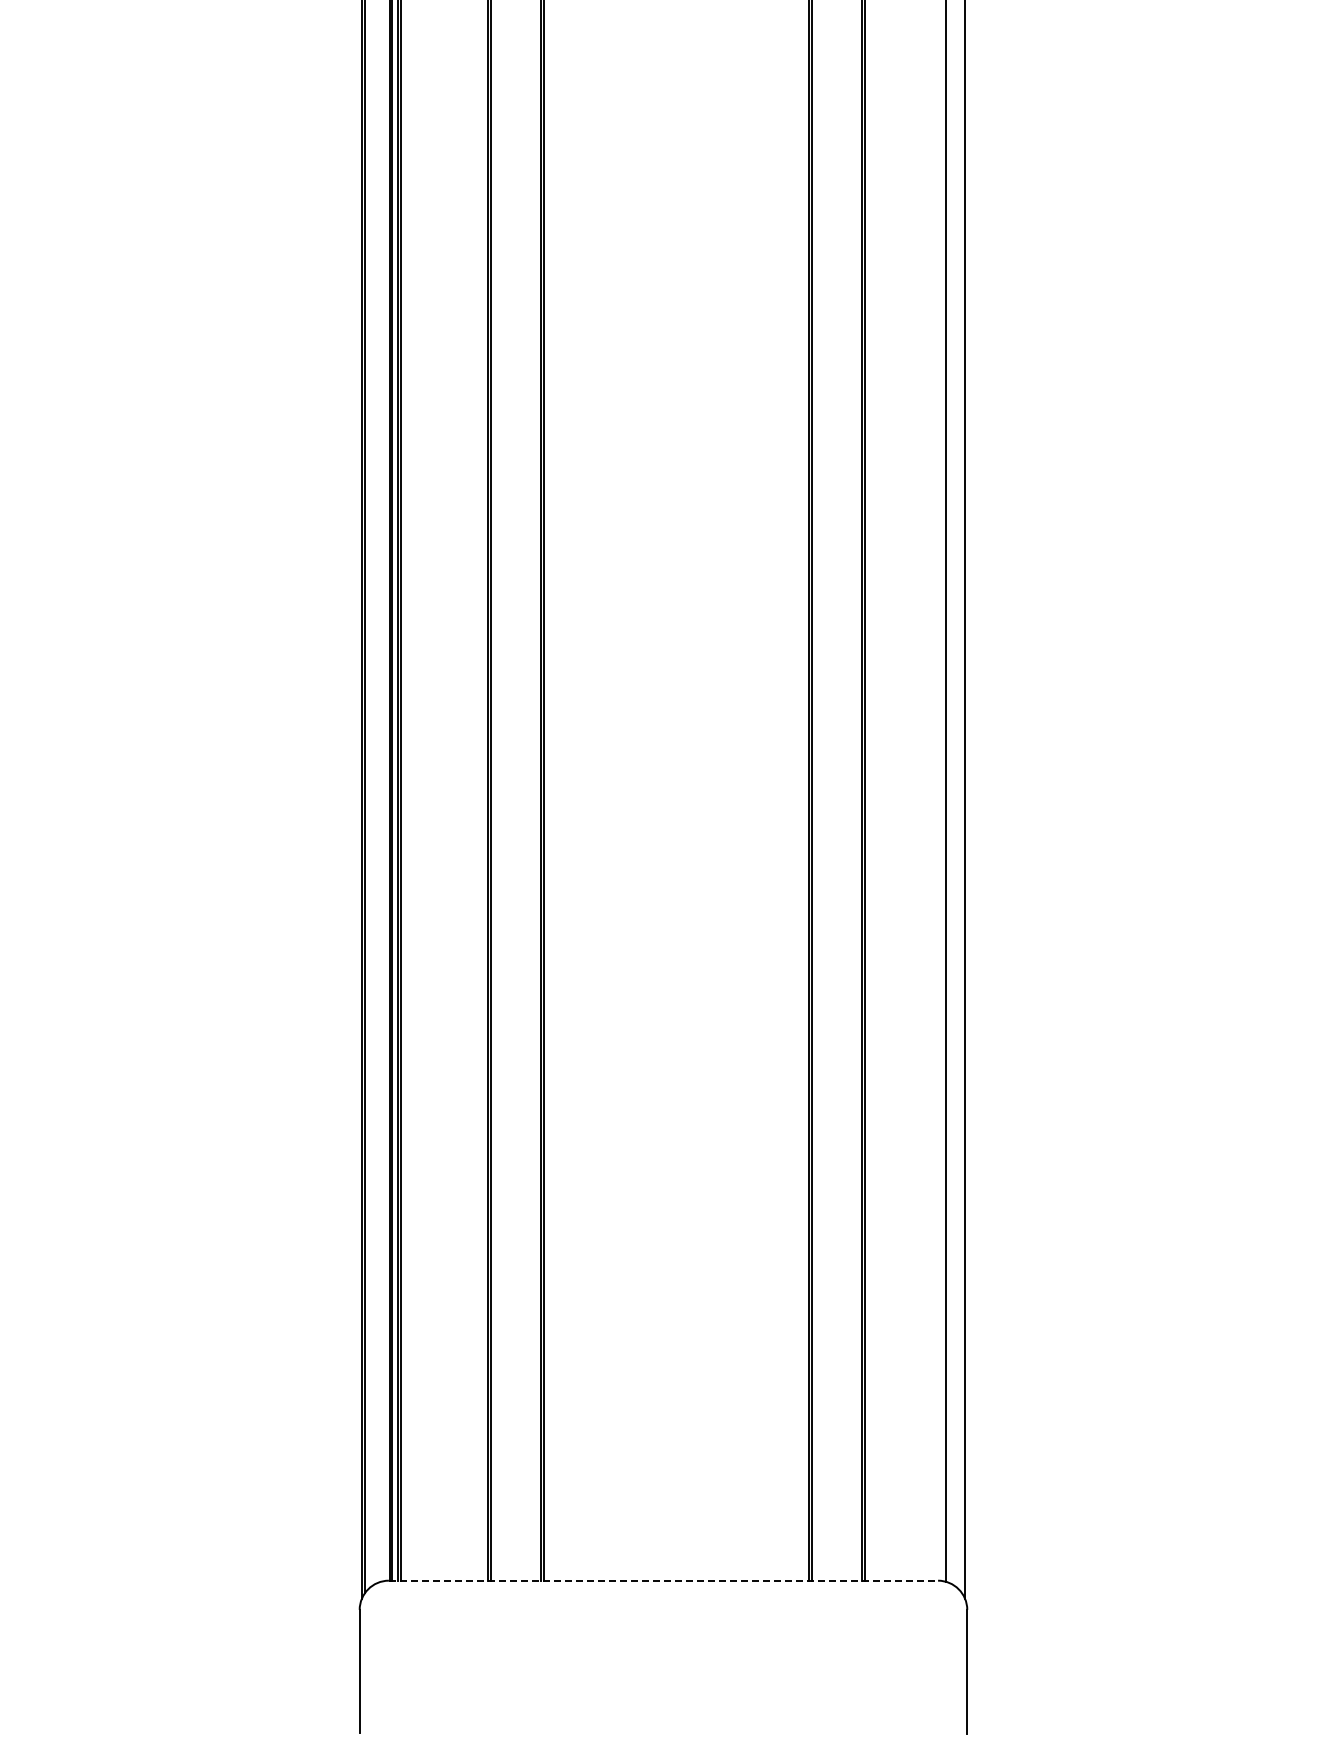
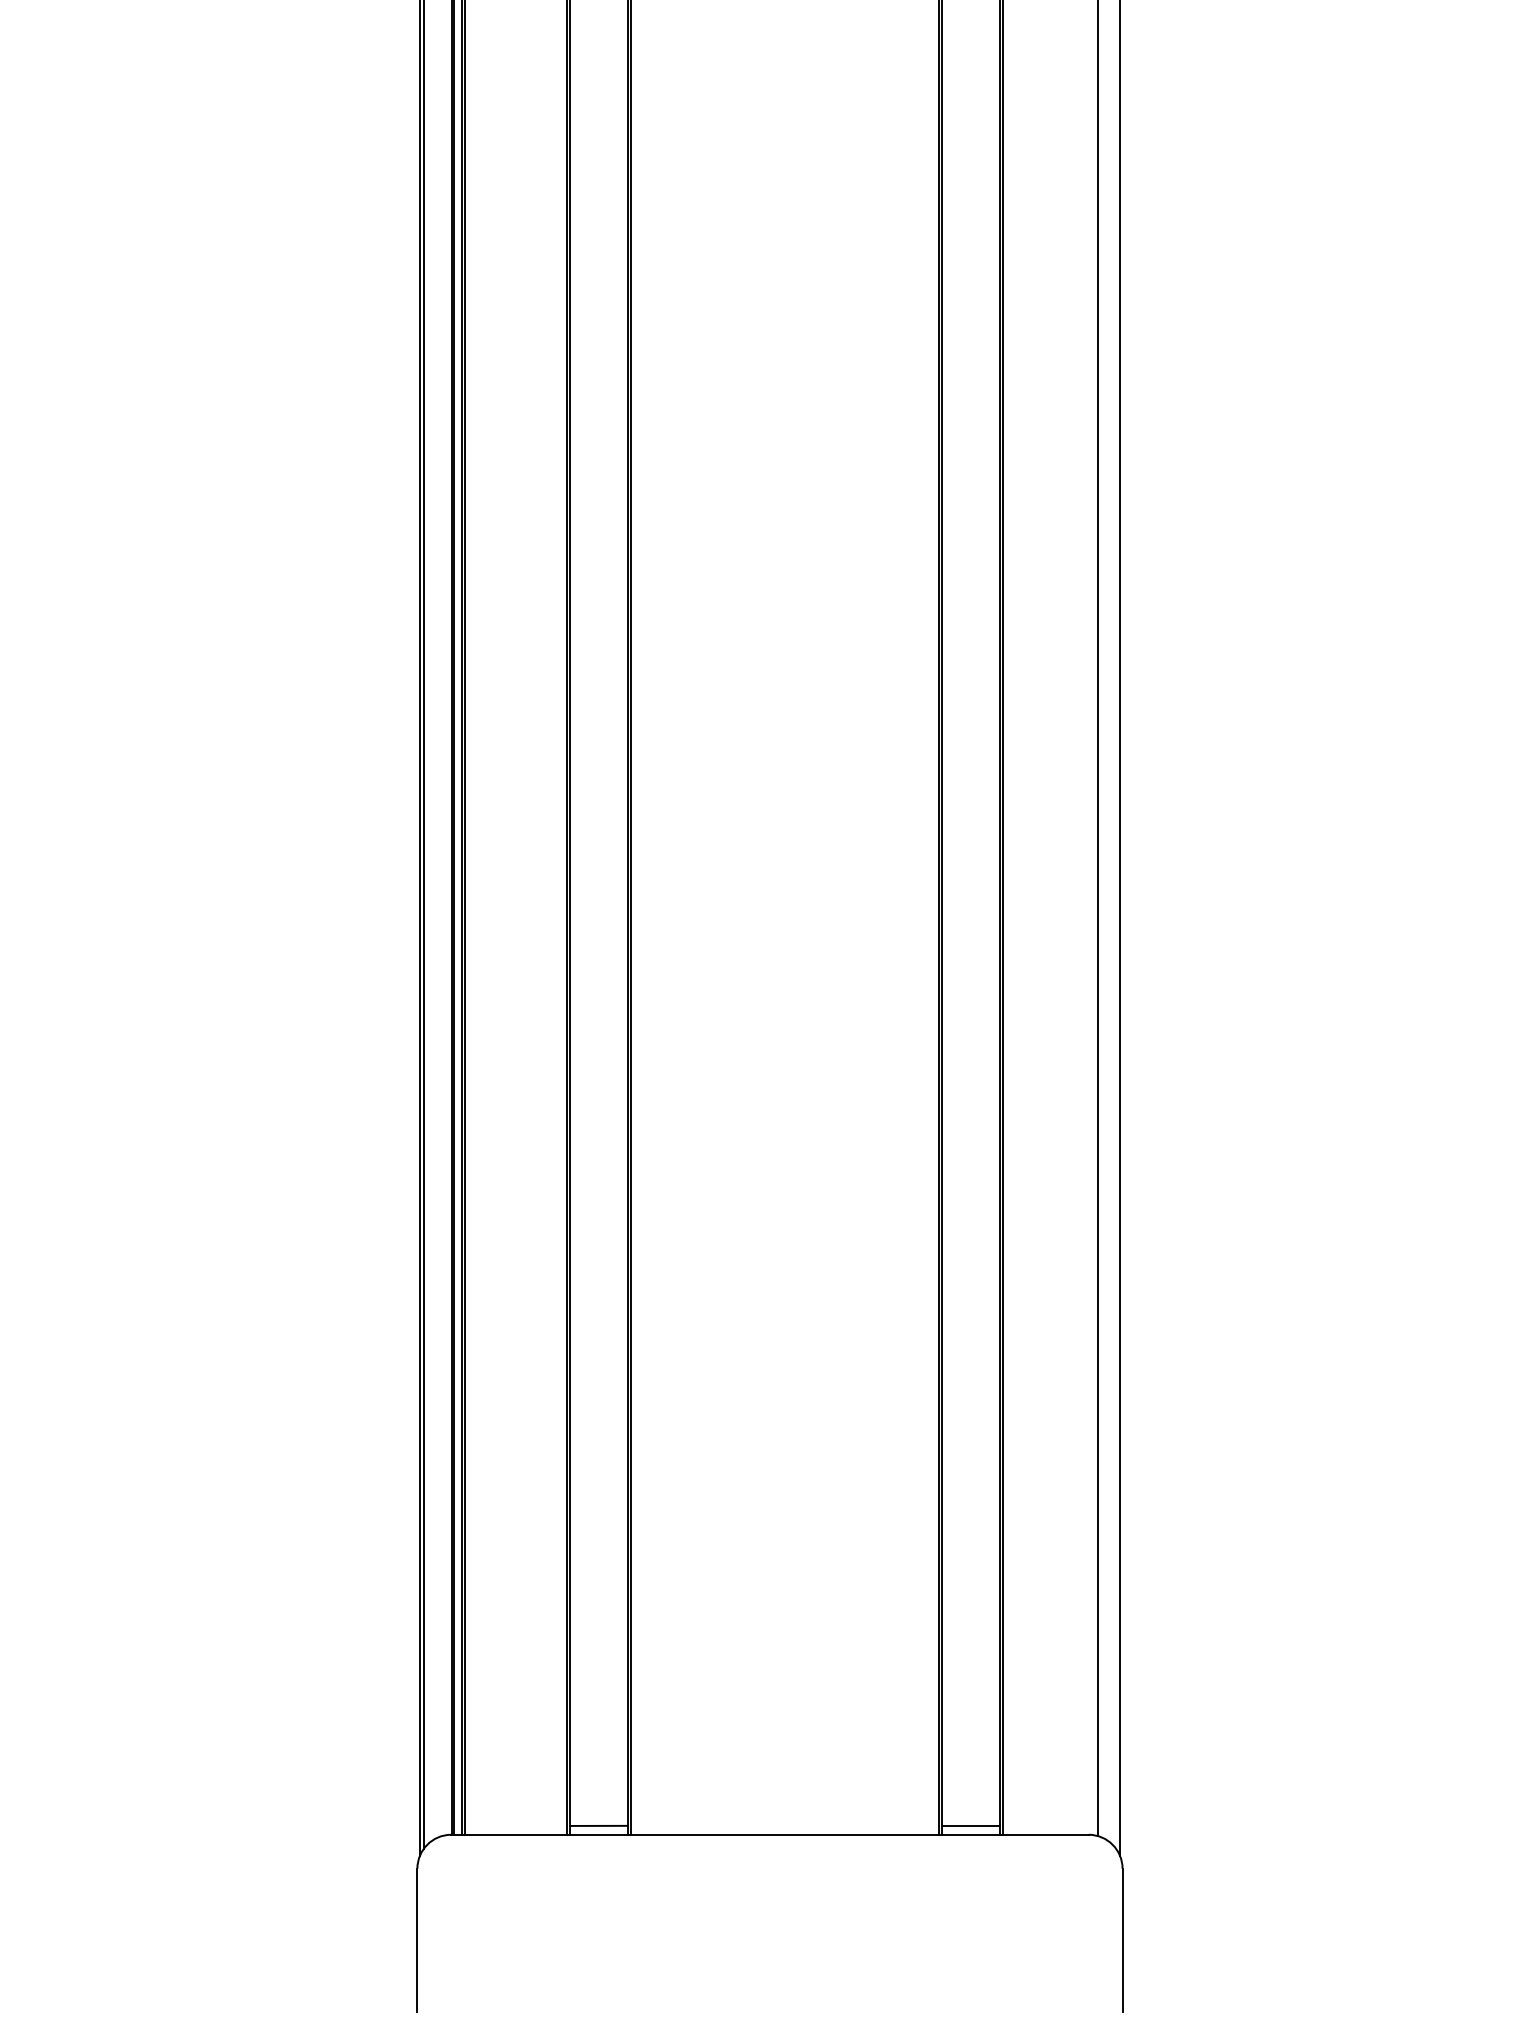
line: (515, 1572) -> (598, 1825), added
line: (836, 1572) -> (970, 1825), added
line: (663, 1580) -> (770, 1834), dashed -> solid

